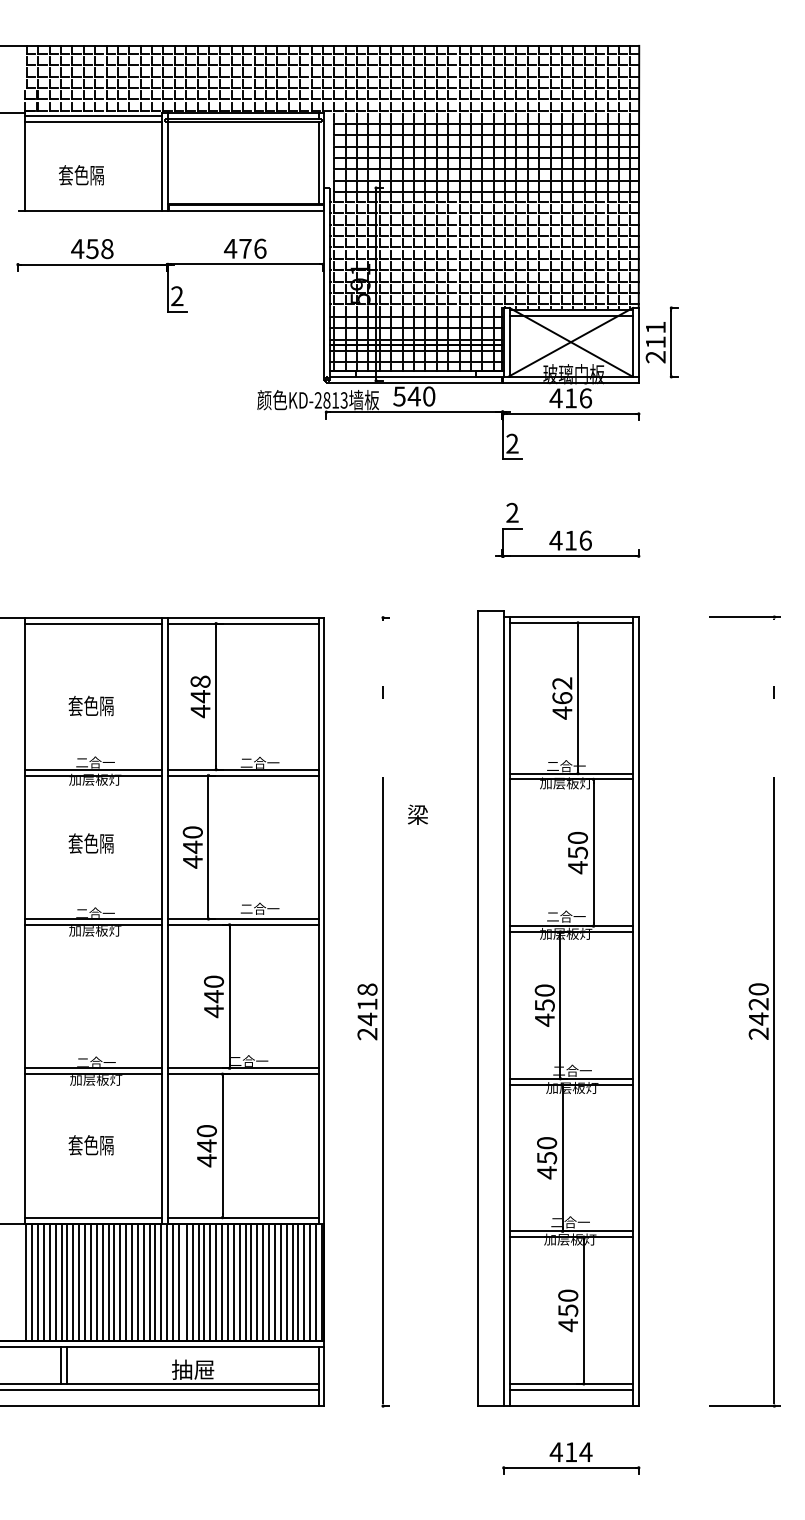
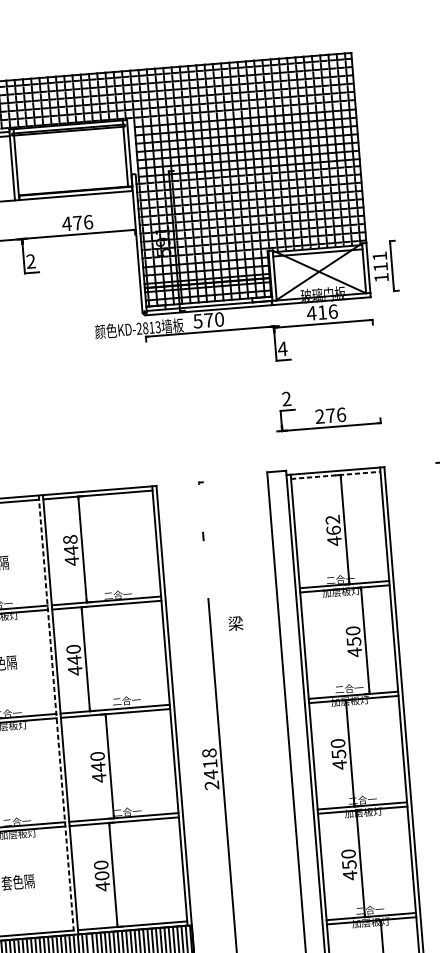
text: (655, 357) -> (381, 277), 211 -> 111
text: (413, 396) -> (208, 320), 540 -> 570
text: (512, 443) -> (282, 348), 2 -> 4
text: (563, 540) -> (325, 416), 416 -> 276
line: (571, 622) -> (335, 475), solid -> dashed
line: (162, 920) -> (56, 715), solid -> dashed
text: (206, 1145) -> (101, 875), 440 -> 400

